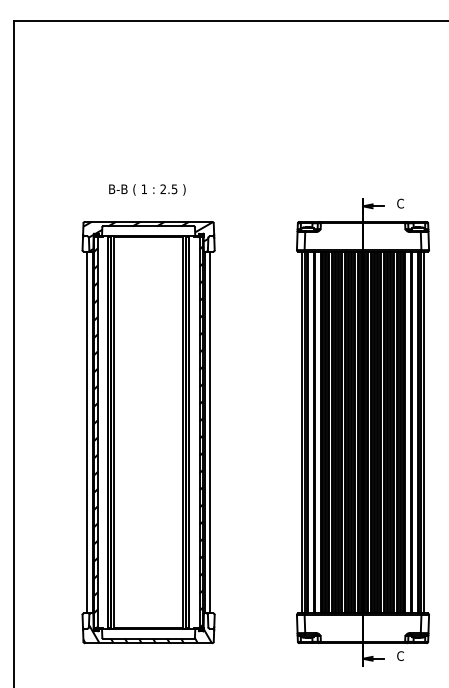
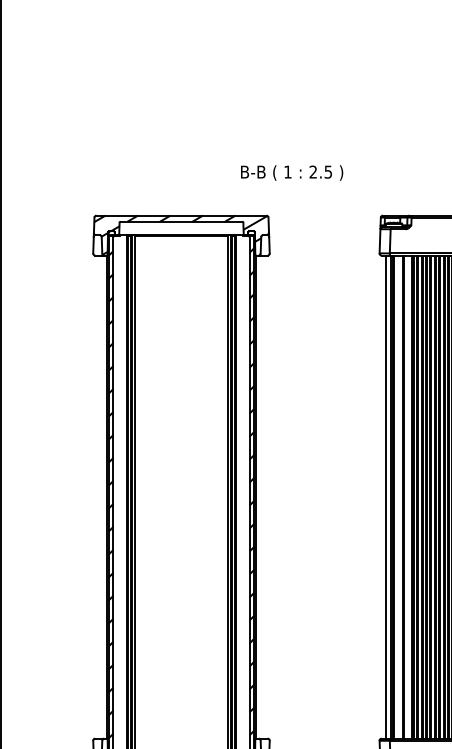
text: (147, 189) -> (292, 172), moved
line: (87, 432) -> (99, 497), removed
line: (209, 432) -> (262, 497), removed

